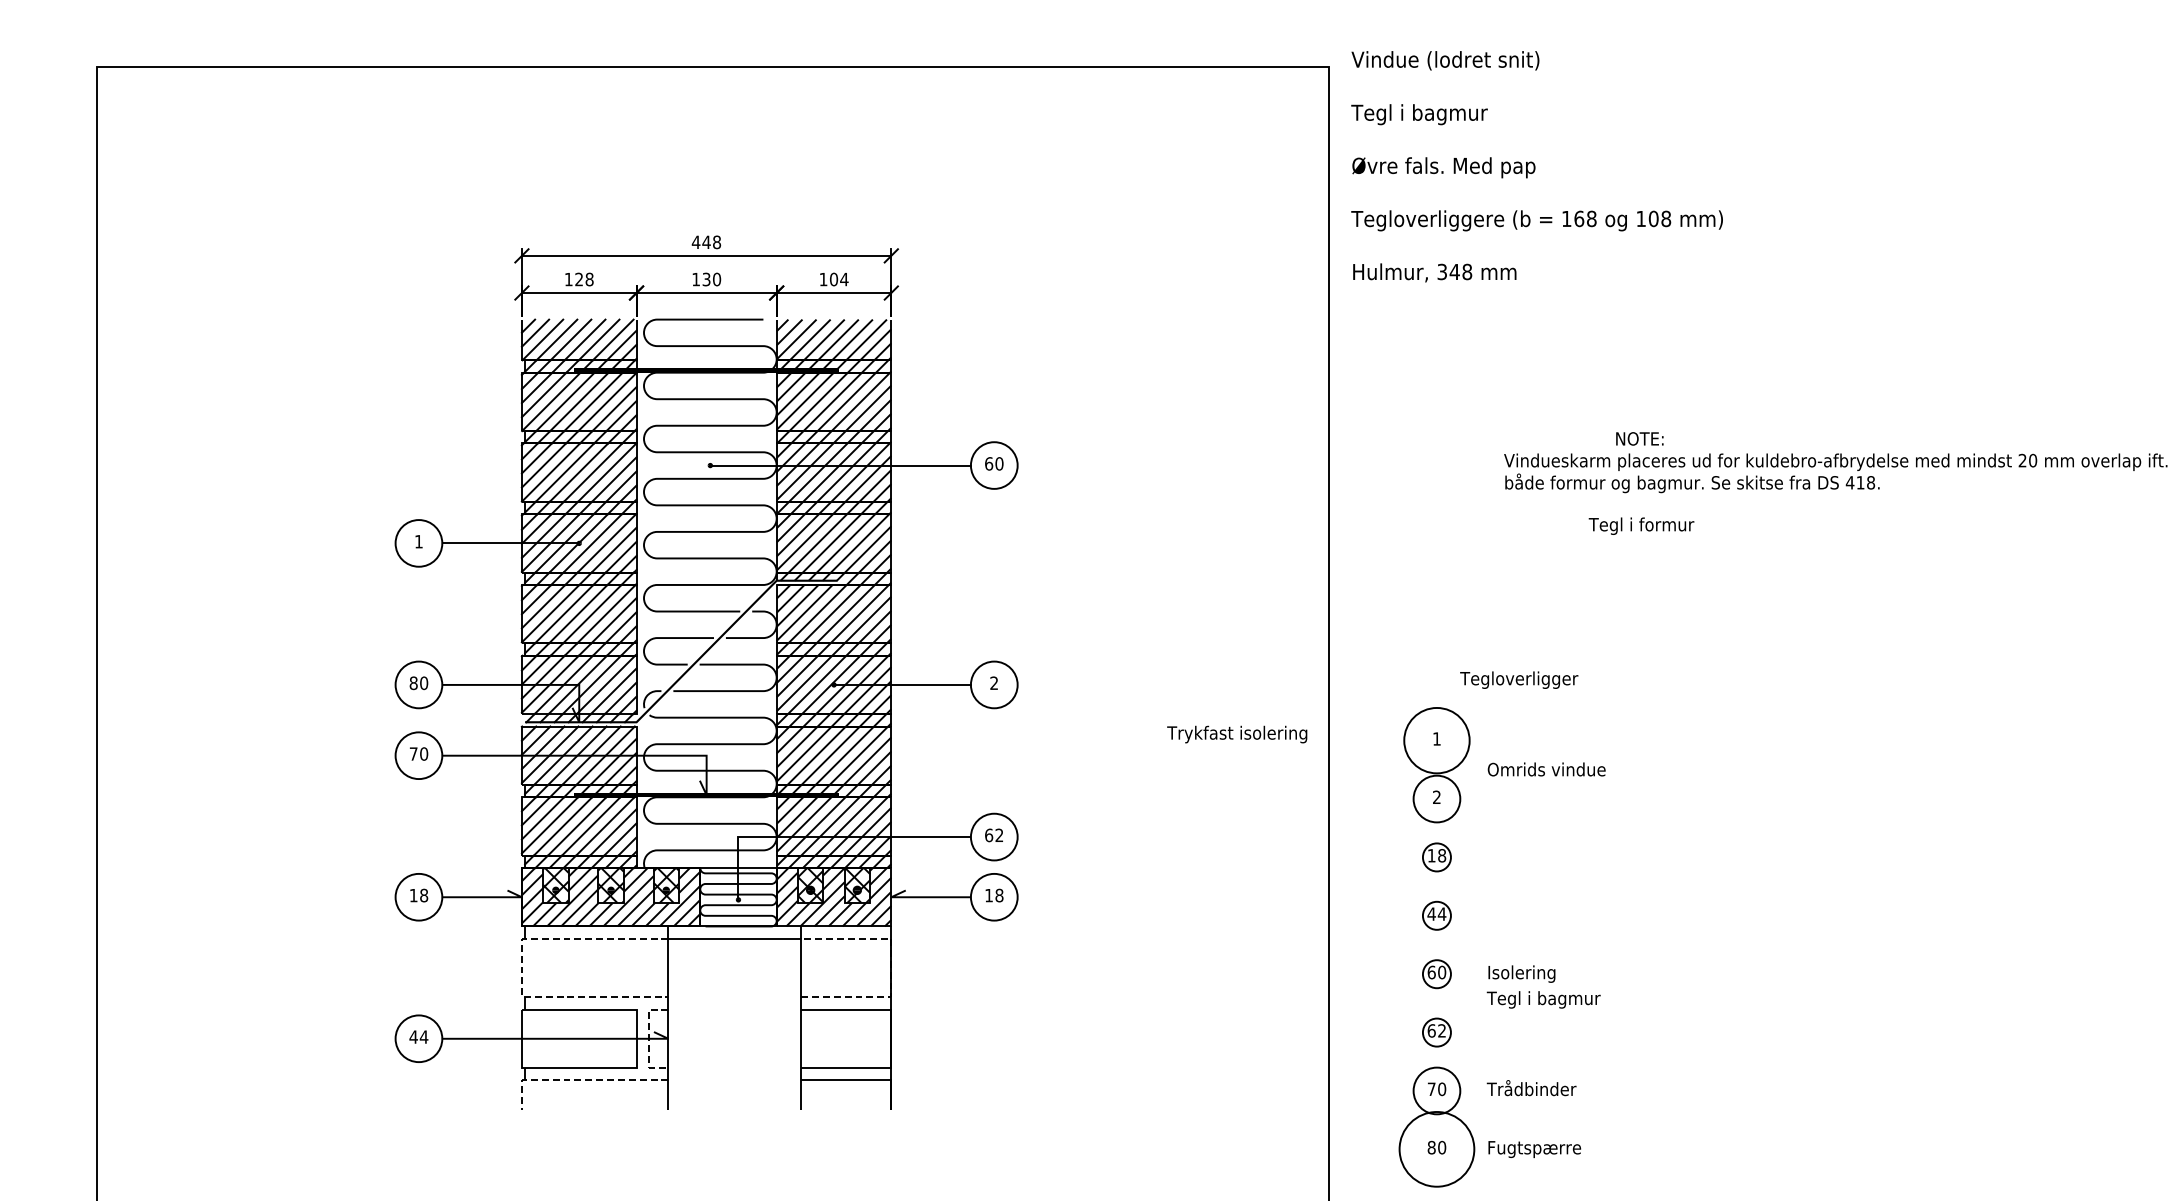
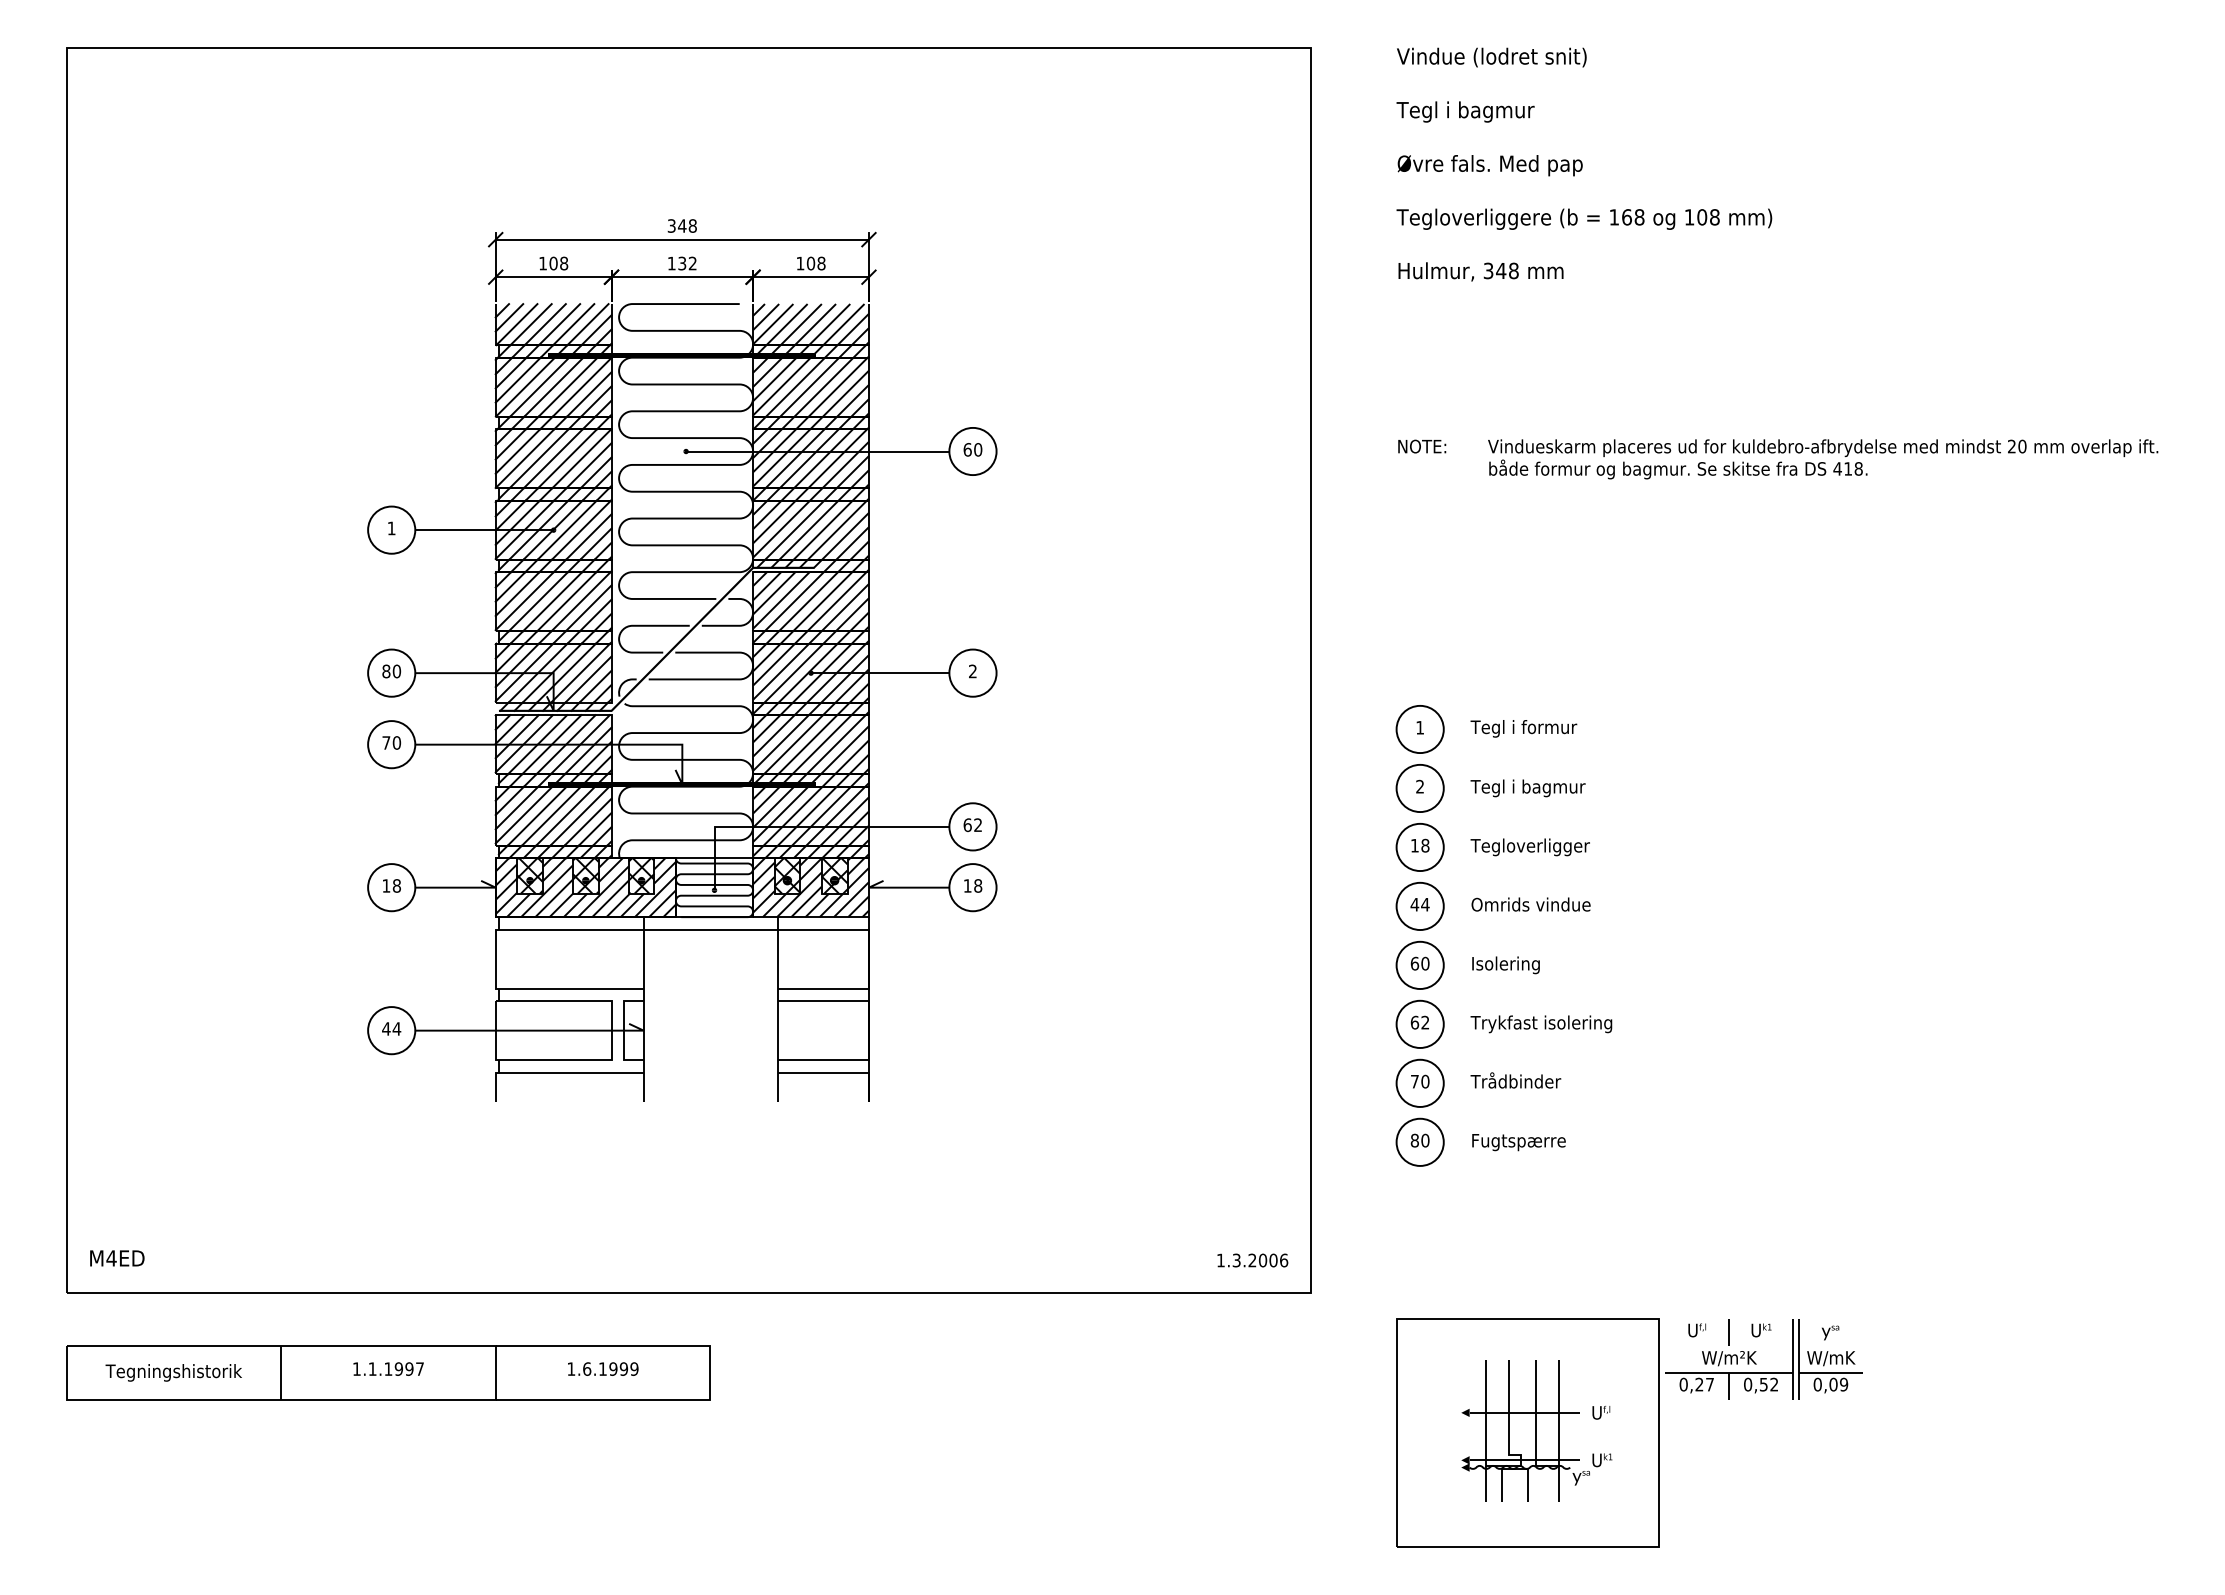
text: (1537, 166) -> (1584, 164), moved
text: (695, 241) -> (671, 225), 448 -> 348
text: (579, 279) -> (553, 263), 128 -> 108
text: (716, 279) -> (692, 263), 130 -> 132
text: (844, 279) -> (821, 263), 104 -> 108
text: (1640, 438) -> (1422, 446), moved
text: (1641, 525) -> (1523, 728), moved
text: (1518, 680) -> (1529, 847), moved
text: (1237, 734) -> (1541, 1024), moved
circle: (1436, 740) -> (1419, 729), size x0.71
text: (1546, 769) -> (1530, 904), moved
circle: (1436, 857) -> (1419, 847), size x1.67
circle: (1436, 915) -> (1419, 906), size x1.67
line: (890, 967) -> (868, 958), dashed -> solid
line: (521, 968) -> (495, 959), dashed -> solid
circle: (1436, 974) -> (1419, 965), size x1.67
text: (1543, 1000) -> (1527, 788), moved
circle: (1436, 1031) -> (1419, 1023), size x1.67
line: (649, 1039) -> (624, 1031), dashed -> solid
line: (580, 1080) -> (554, 1072), dashed -> solid
circle: (1436, 1148) -> (1419, 1141), size x0.62

